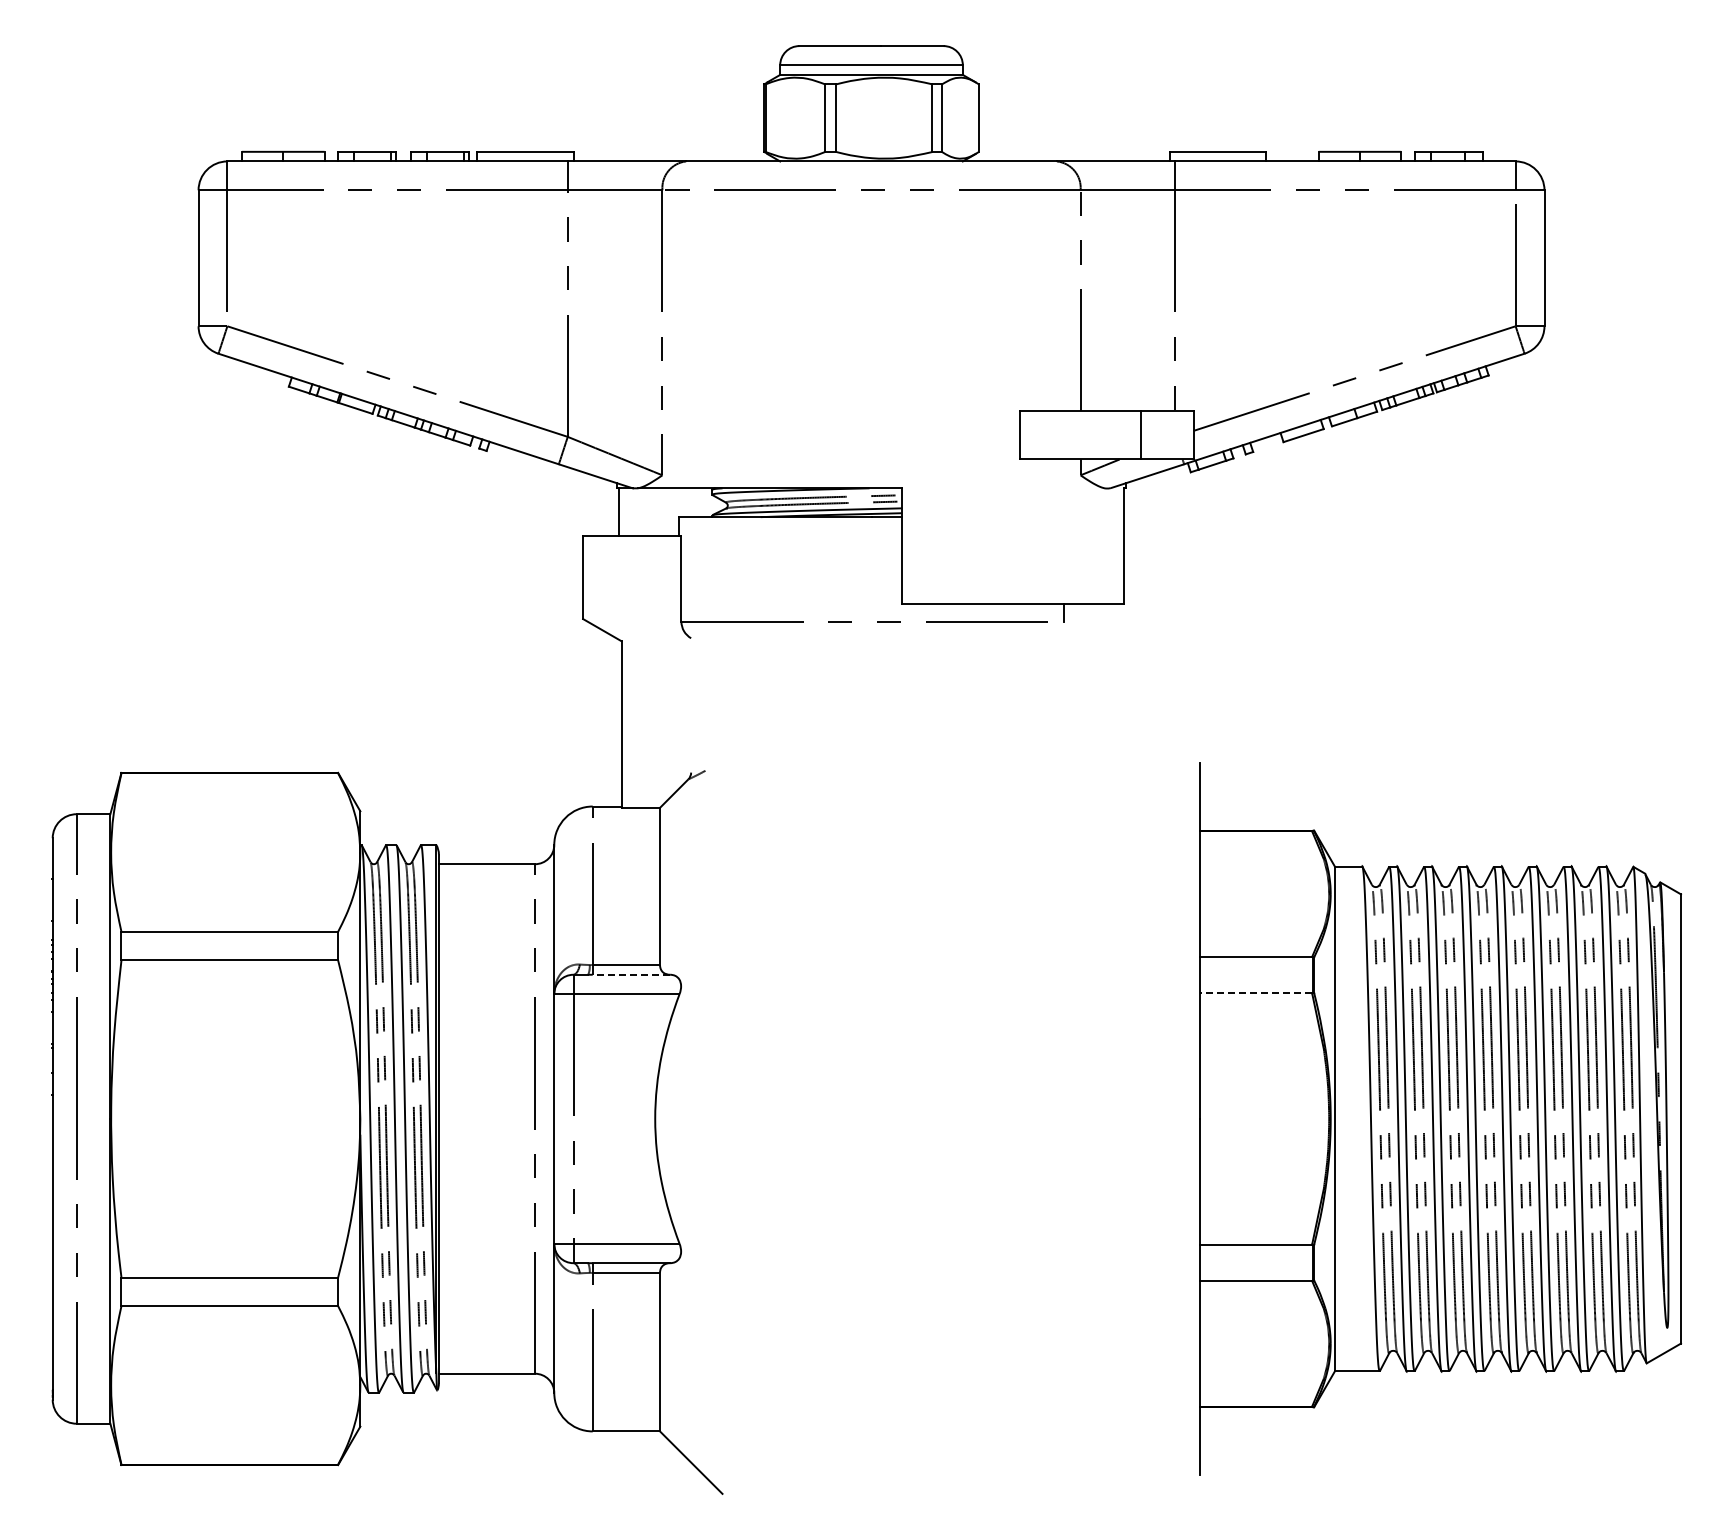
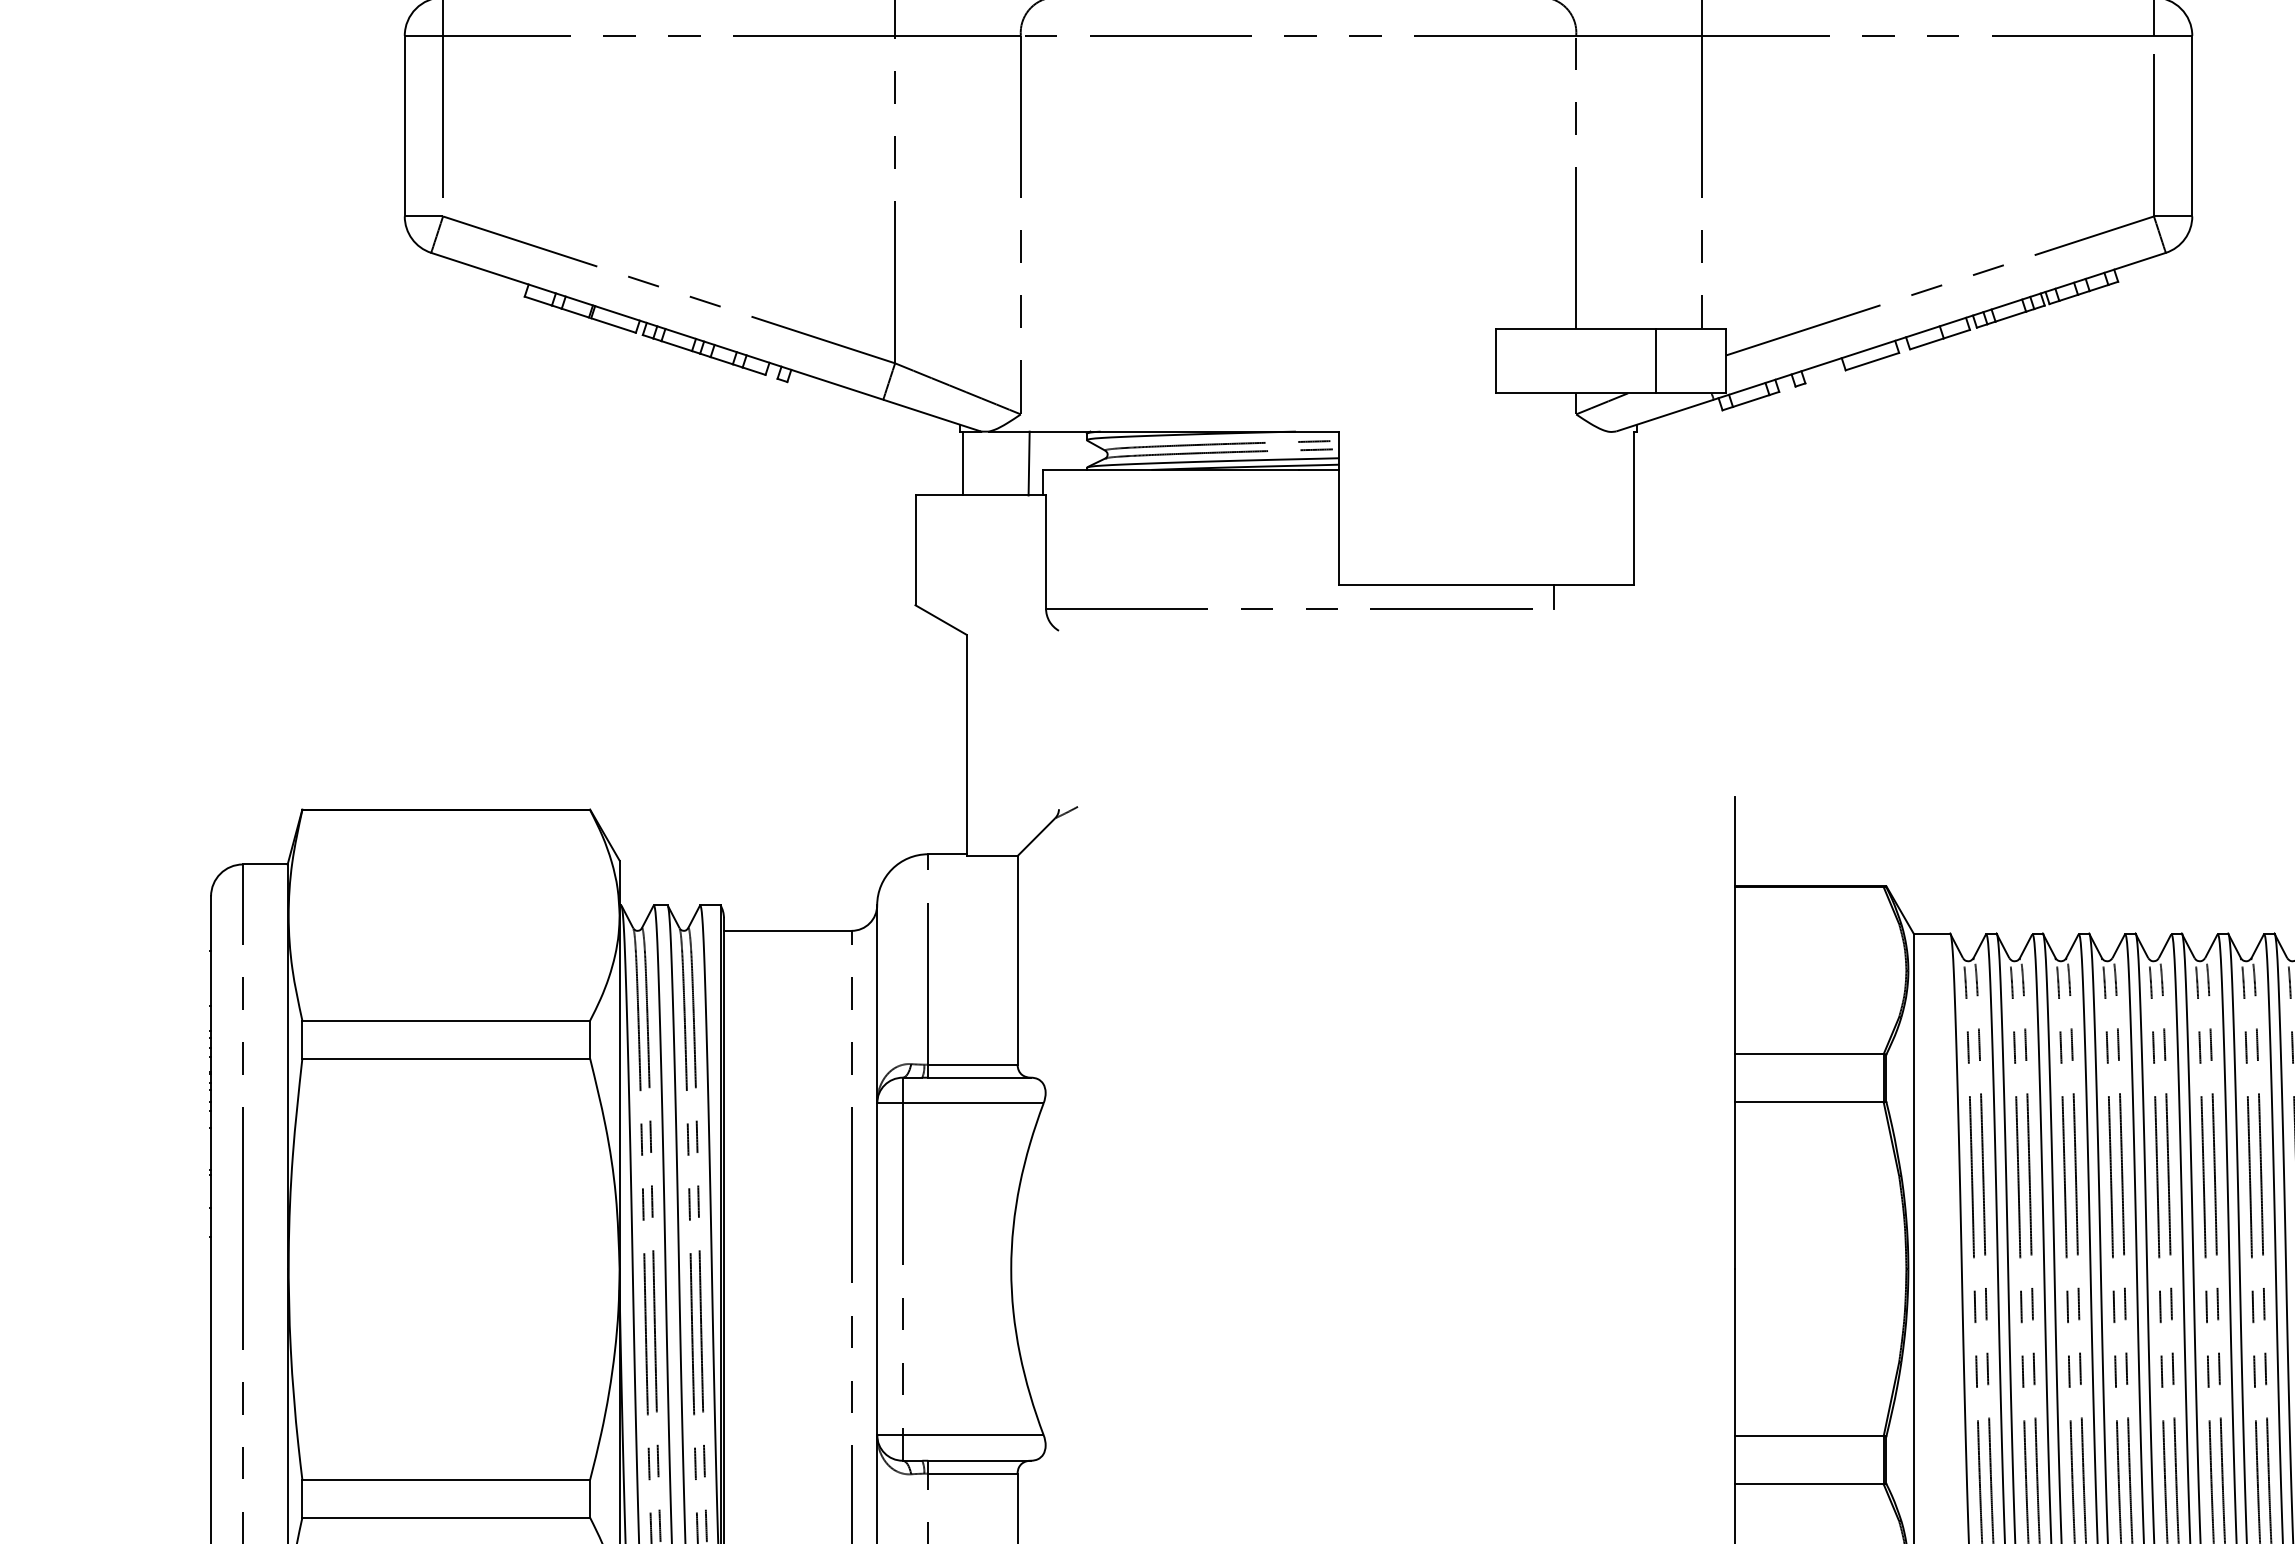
line: (668, 512) -> (1028, 463), added
line: (631, 974) -> (979, 1077), dashed -> solid
line: (1256, 993) -> (1809, 1102), dashed -> solid

